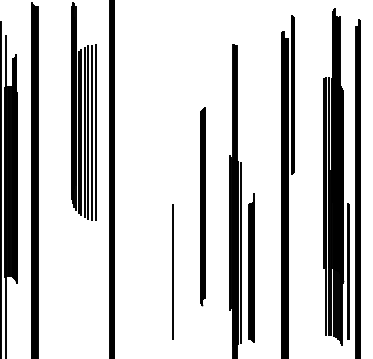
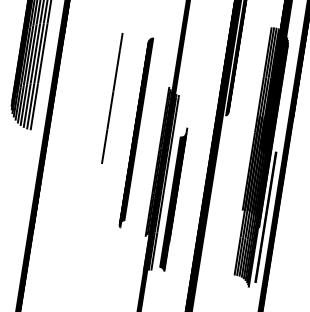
line: (172, 271) -> (111, 98), moved

